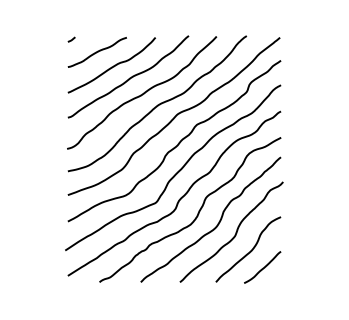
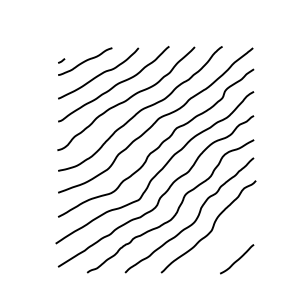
curve: (71, 39) -> (61, 60), moved
curve: (250, 250) -> (225, 243), removed

